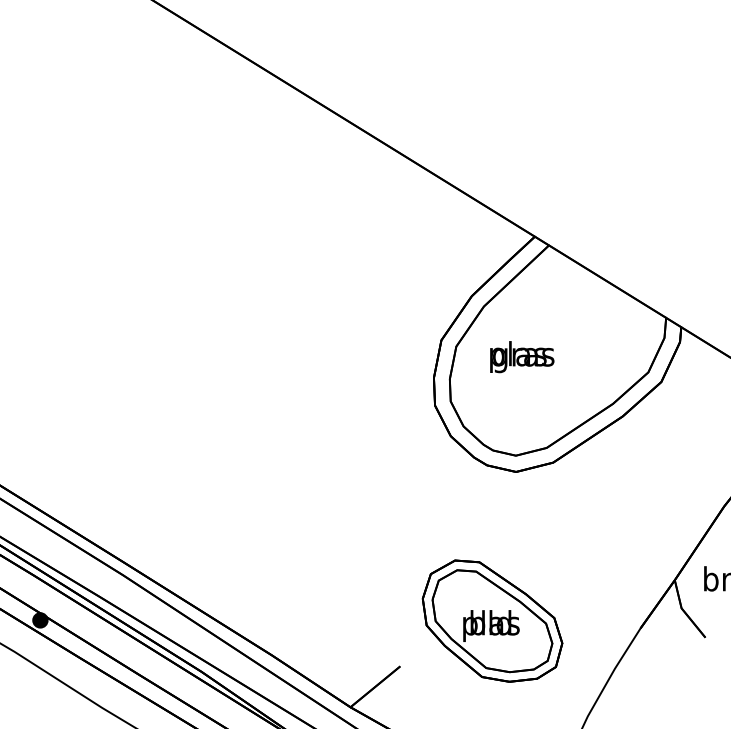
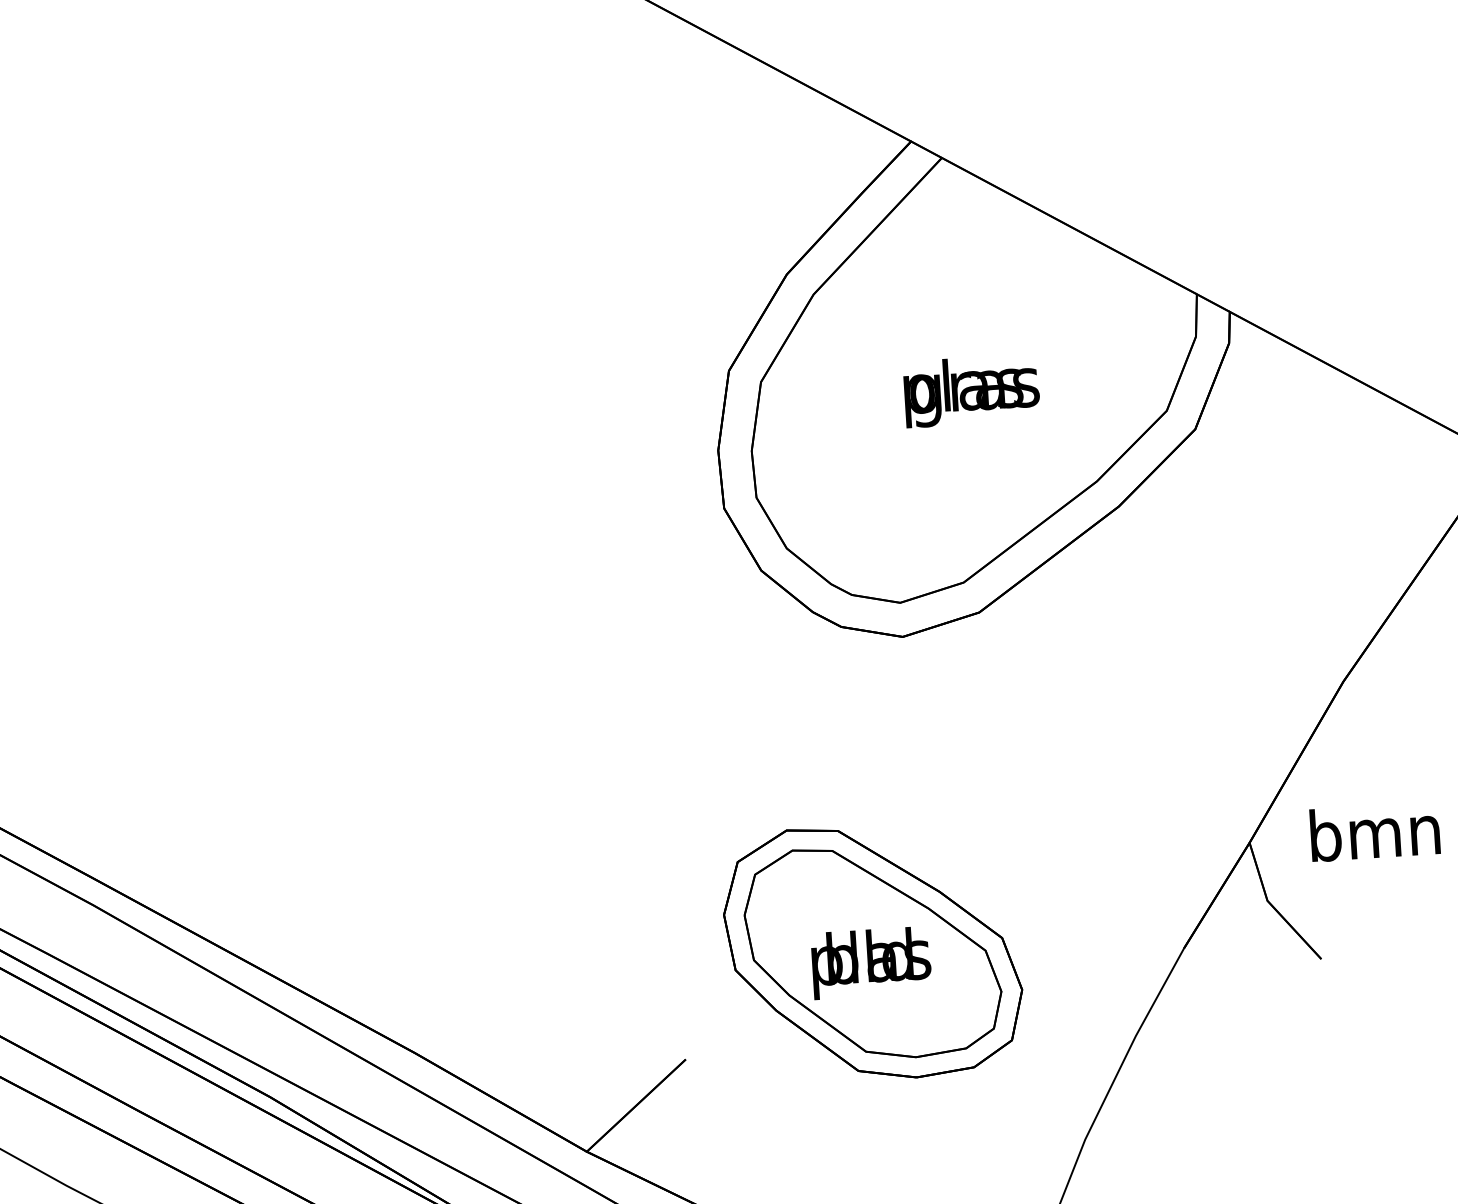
text: (522, 357) -> (972, 391), moved

